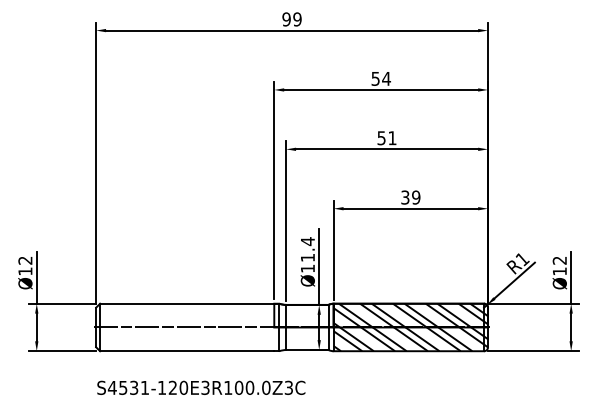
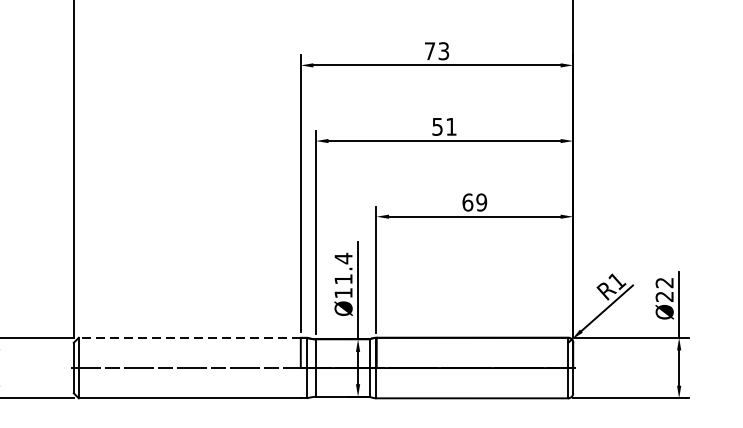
text: (380, 78) -> (436, 50), 54 -> 73
text: (405, 197) -> (468, 202), 39 -> 69
text: (559, 271) -> (664, 296), Ø12 -> Ø22
line: (186, 303) -> (188, 337), solid -> dashed
hatch: (410, 327) -> (474, 368), removed

